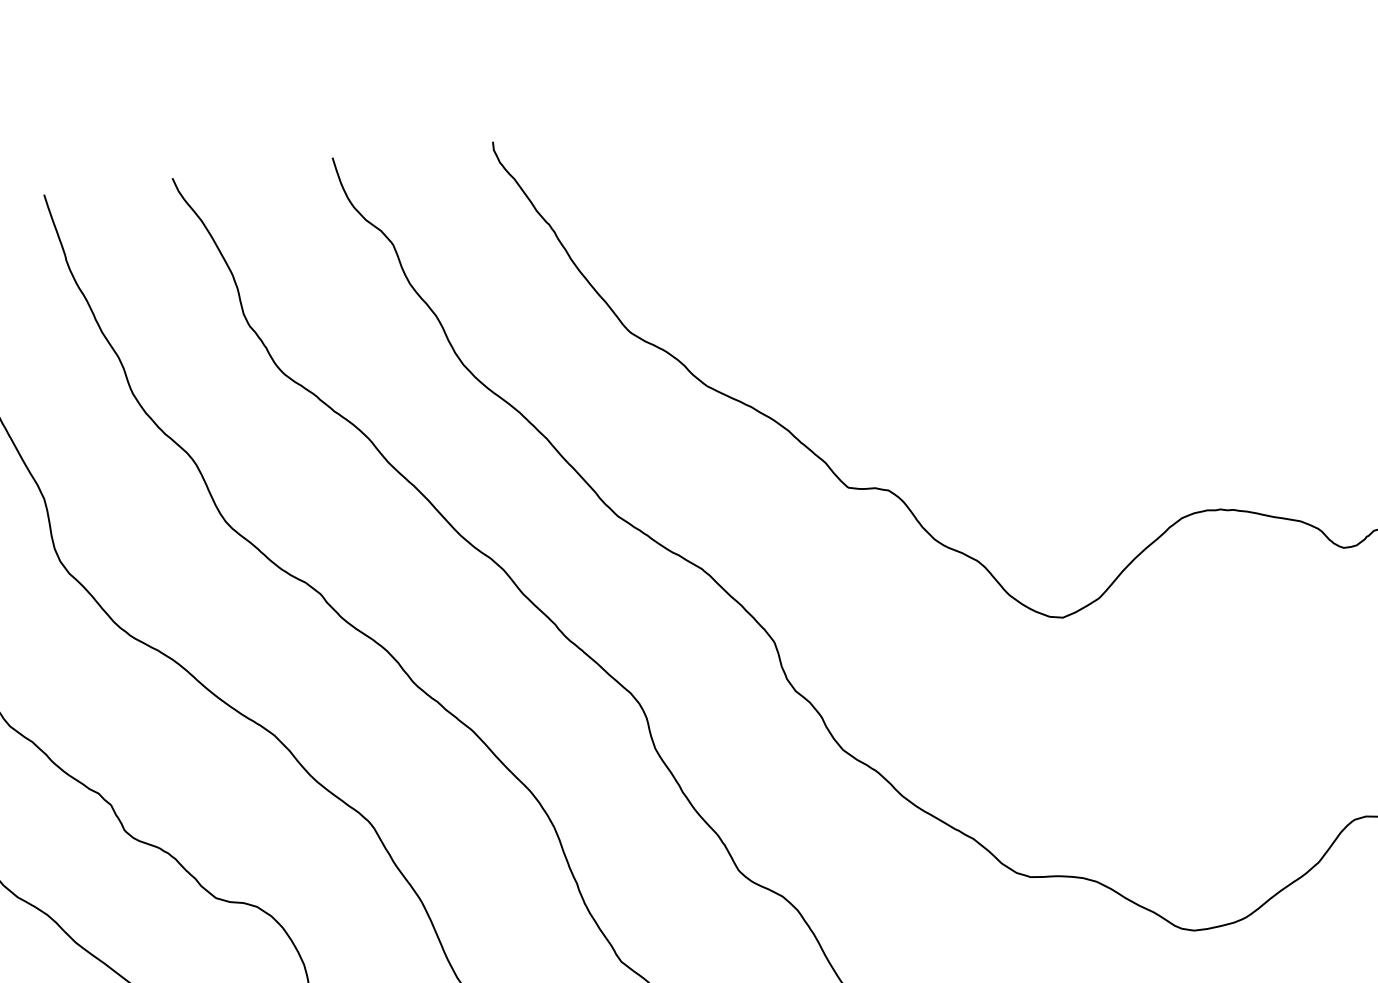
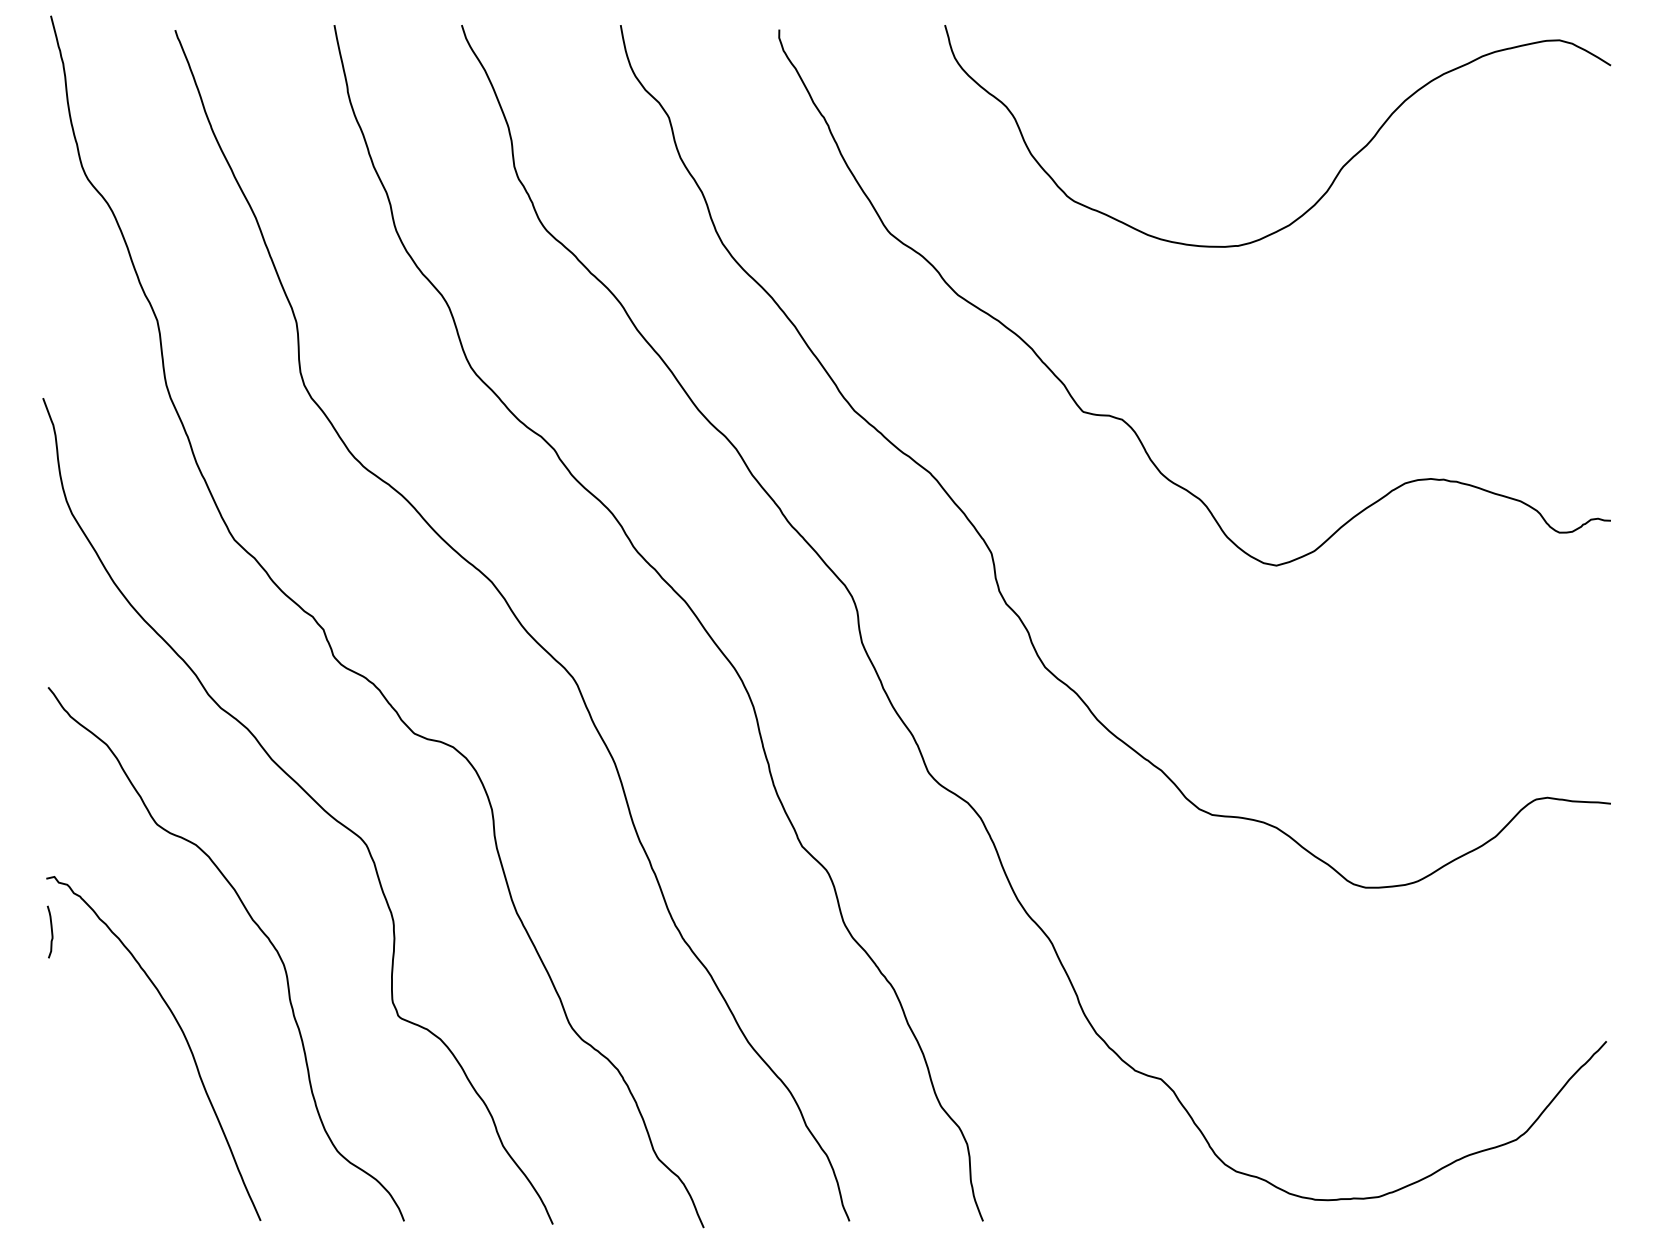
curve: (1072, 215) -> (1336, 174), added

